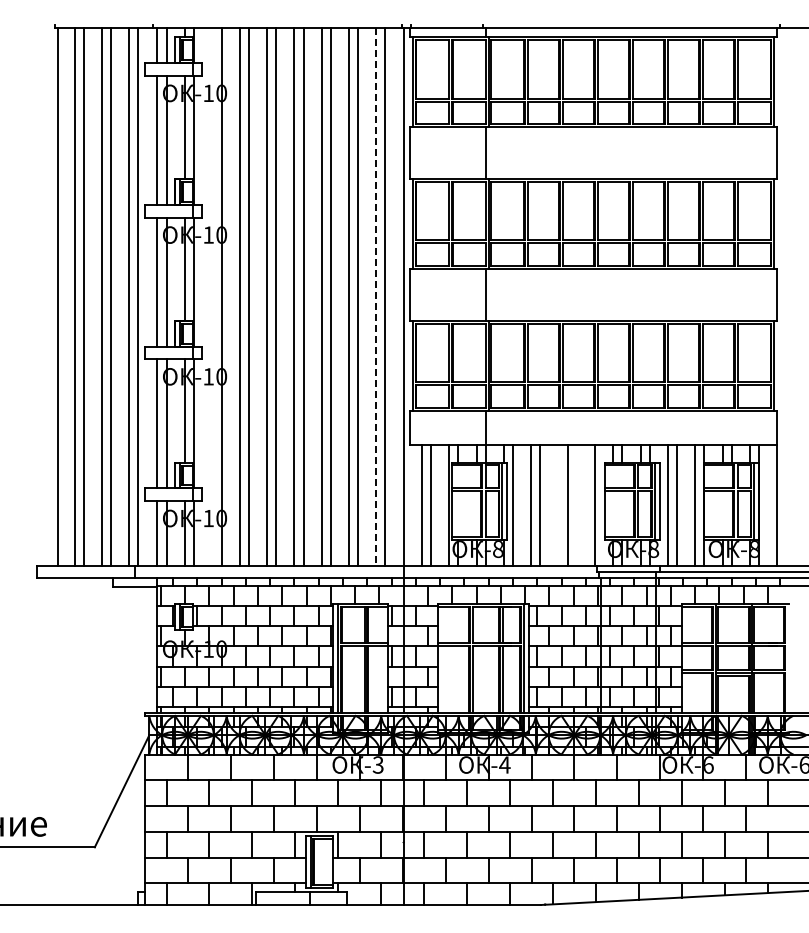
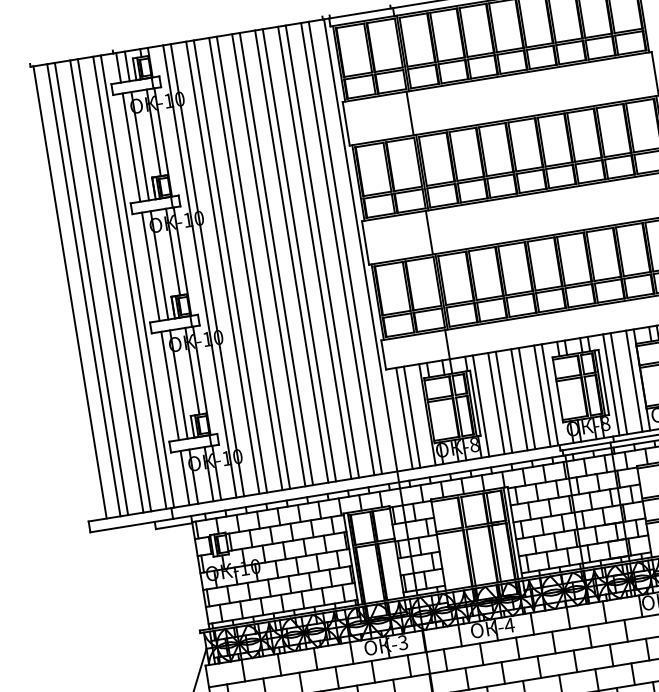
line: (212, 296) -> (199, 271), added
line: (376, 296) -> (337, 248), dashed -> solid
line: (558, 505) -> (519, 399), added
line: (585, 505) -> (542, 396), added

